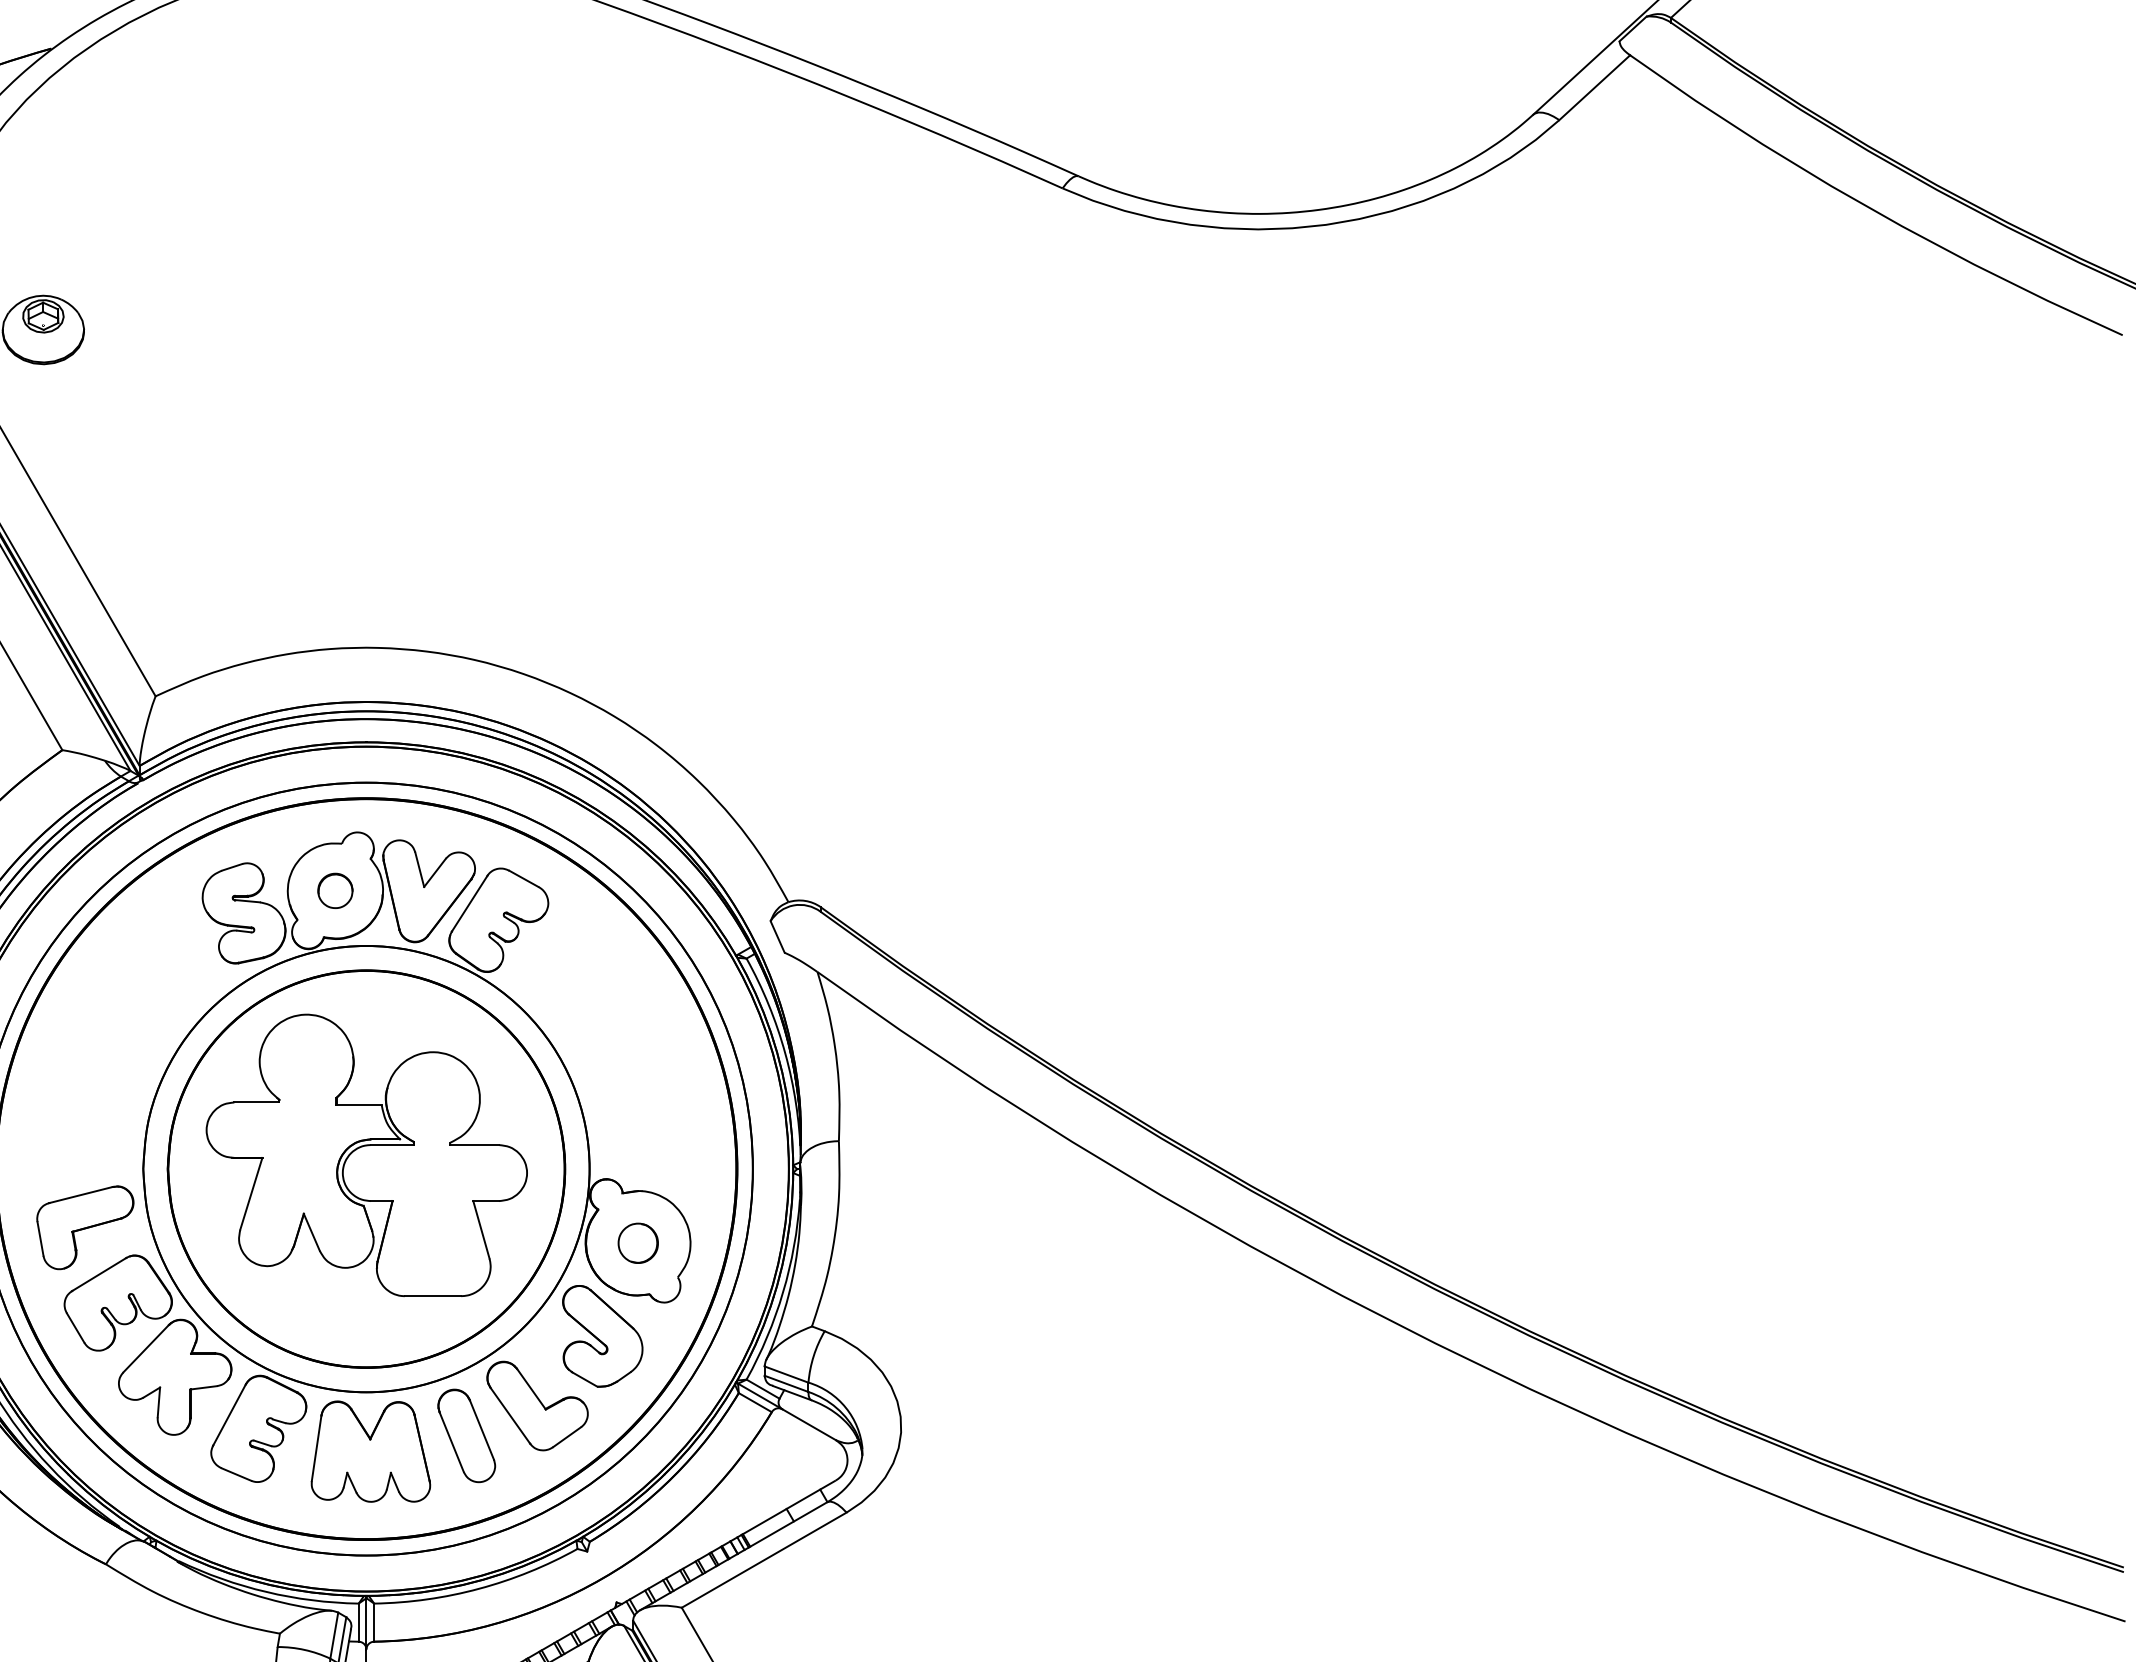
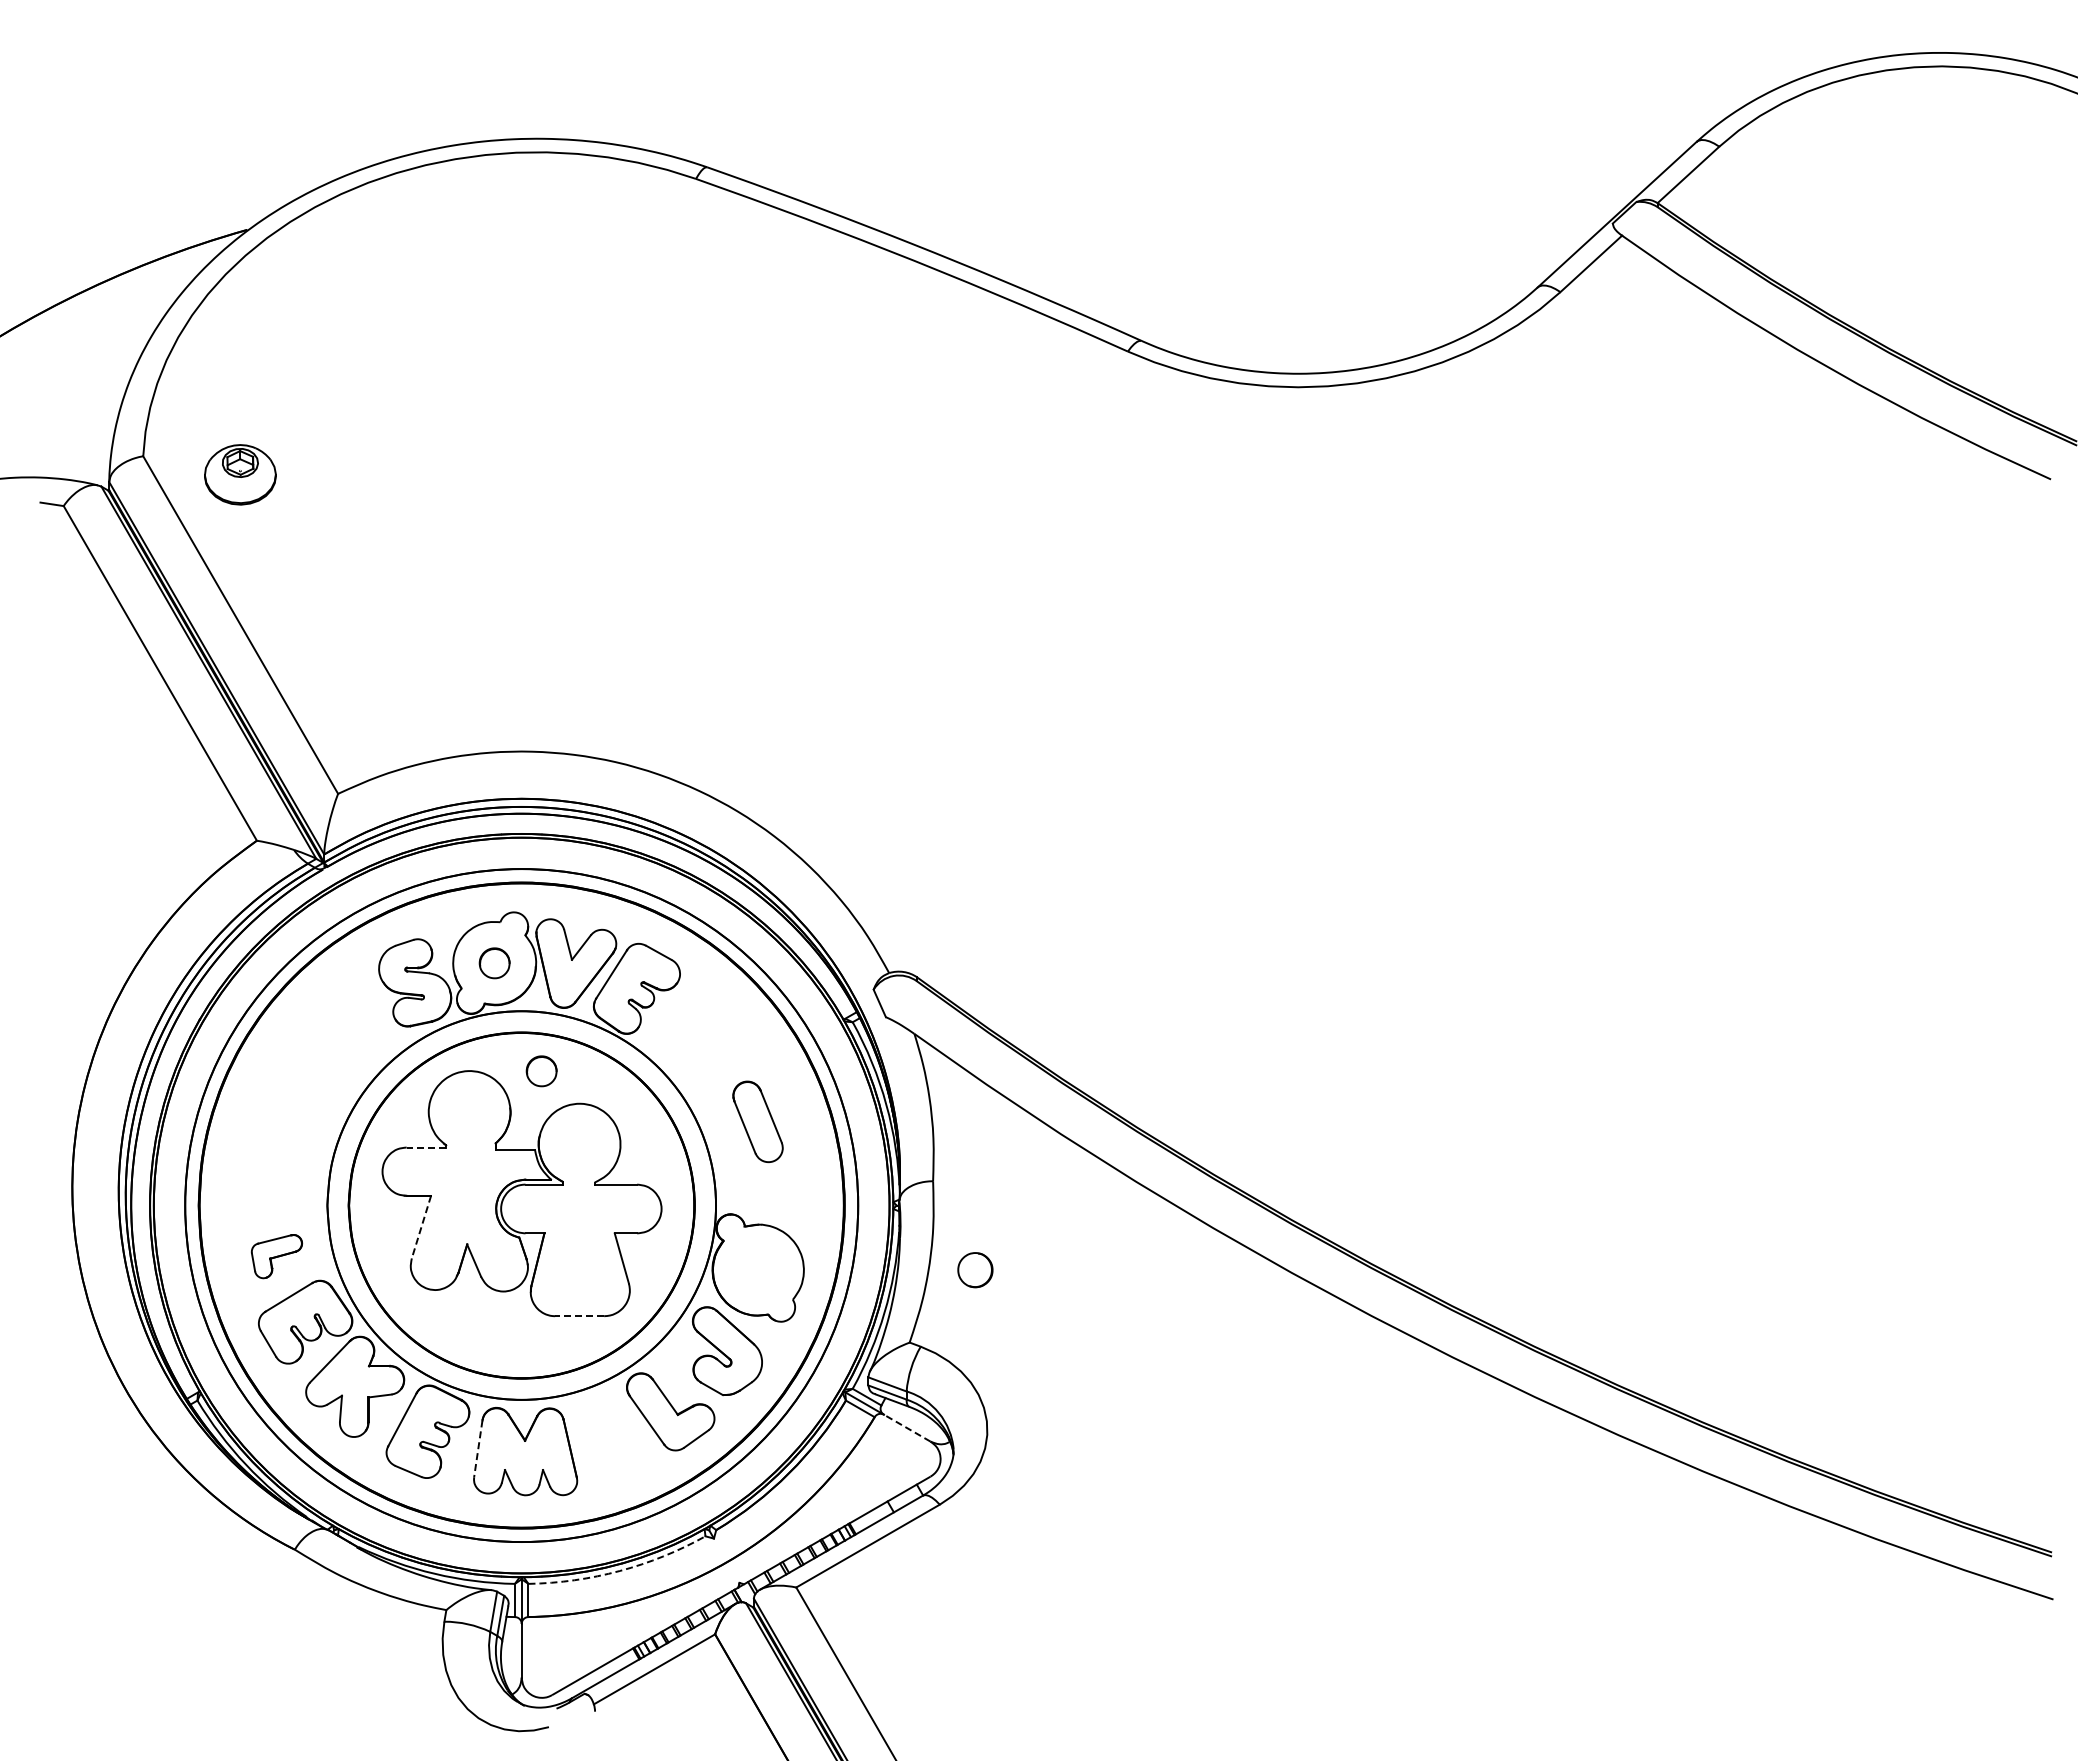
part: (389, 1015) -> (541, 1071), added
line: (257, 1102) -> (426, 1147), solid -> dashed
line: (251, 1194) -> (421, 1227), solid -> dashed
part: (84, 1227) -> (276, 1256), size x0.6
part: (638, 1243) -> (975, 1270), moved
line: (432, 1296) -> (579, 1316), solid -> dashed
line: (809, 1425) -> (907, 1428), solid -> dashed
part: (466, 1435) -> (757, 1121), moved
line: (316, 1448) -> (478, 1448), solid -> dashed
arc: (478, 1588) -> (619, 1570), solid -> dashed

